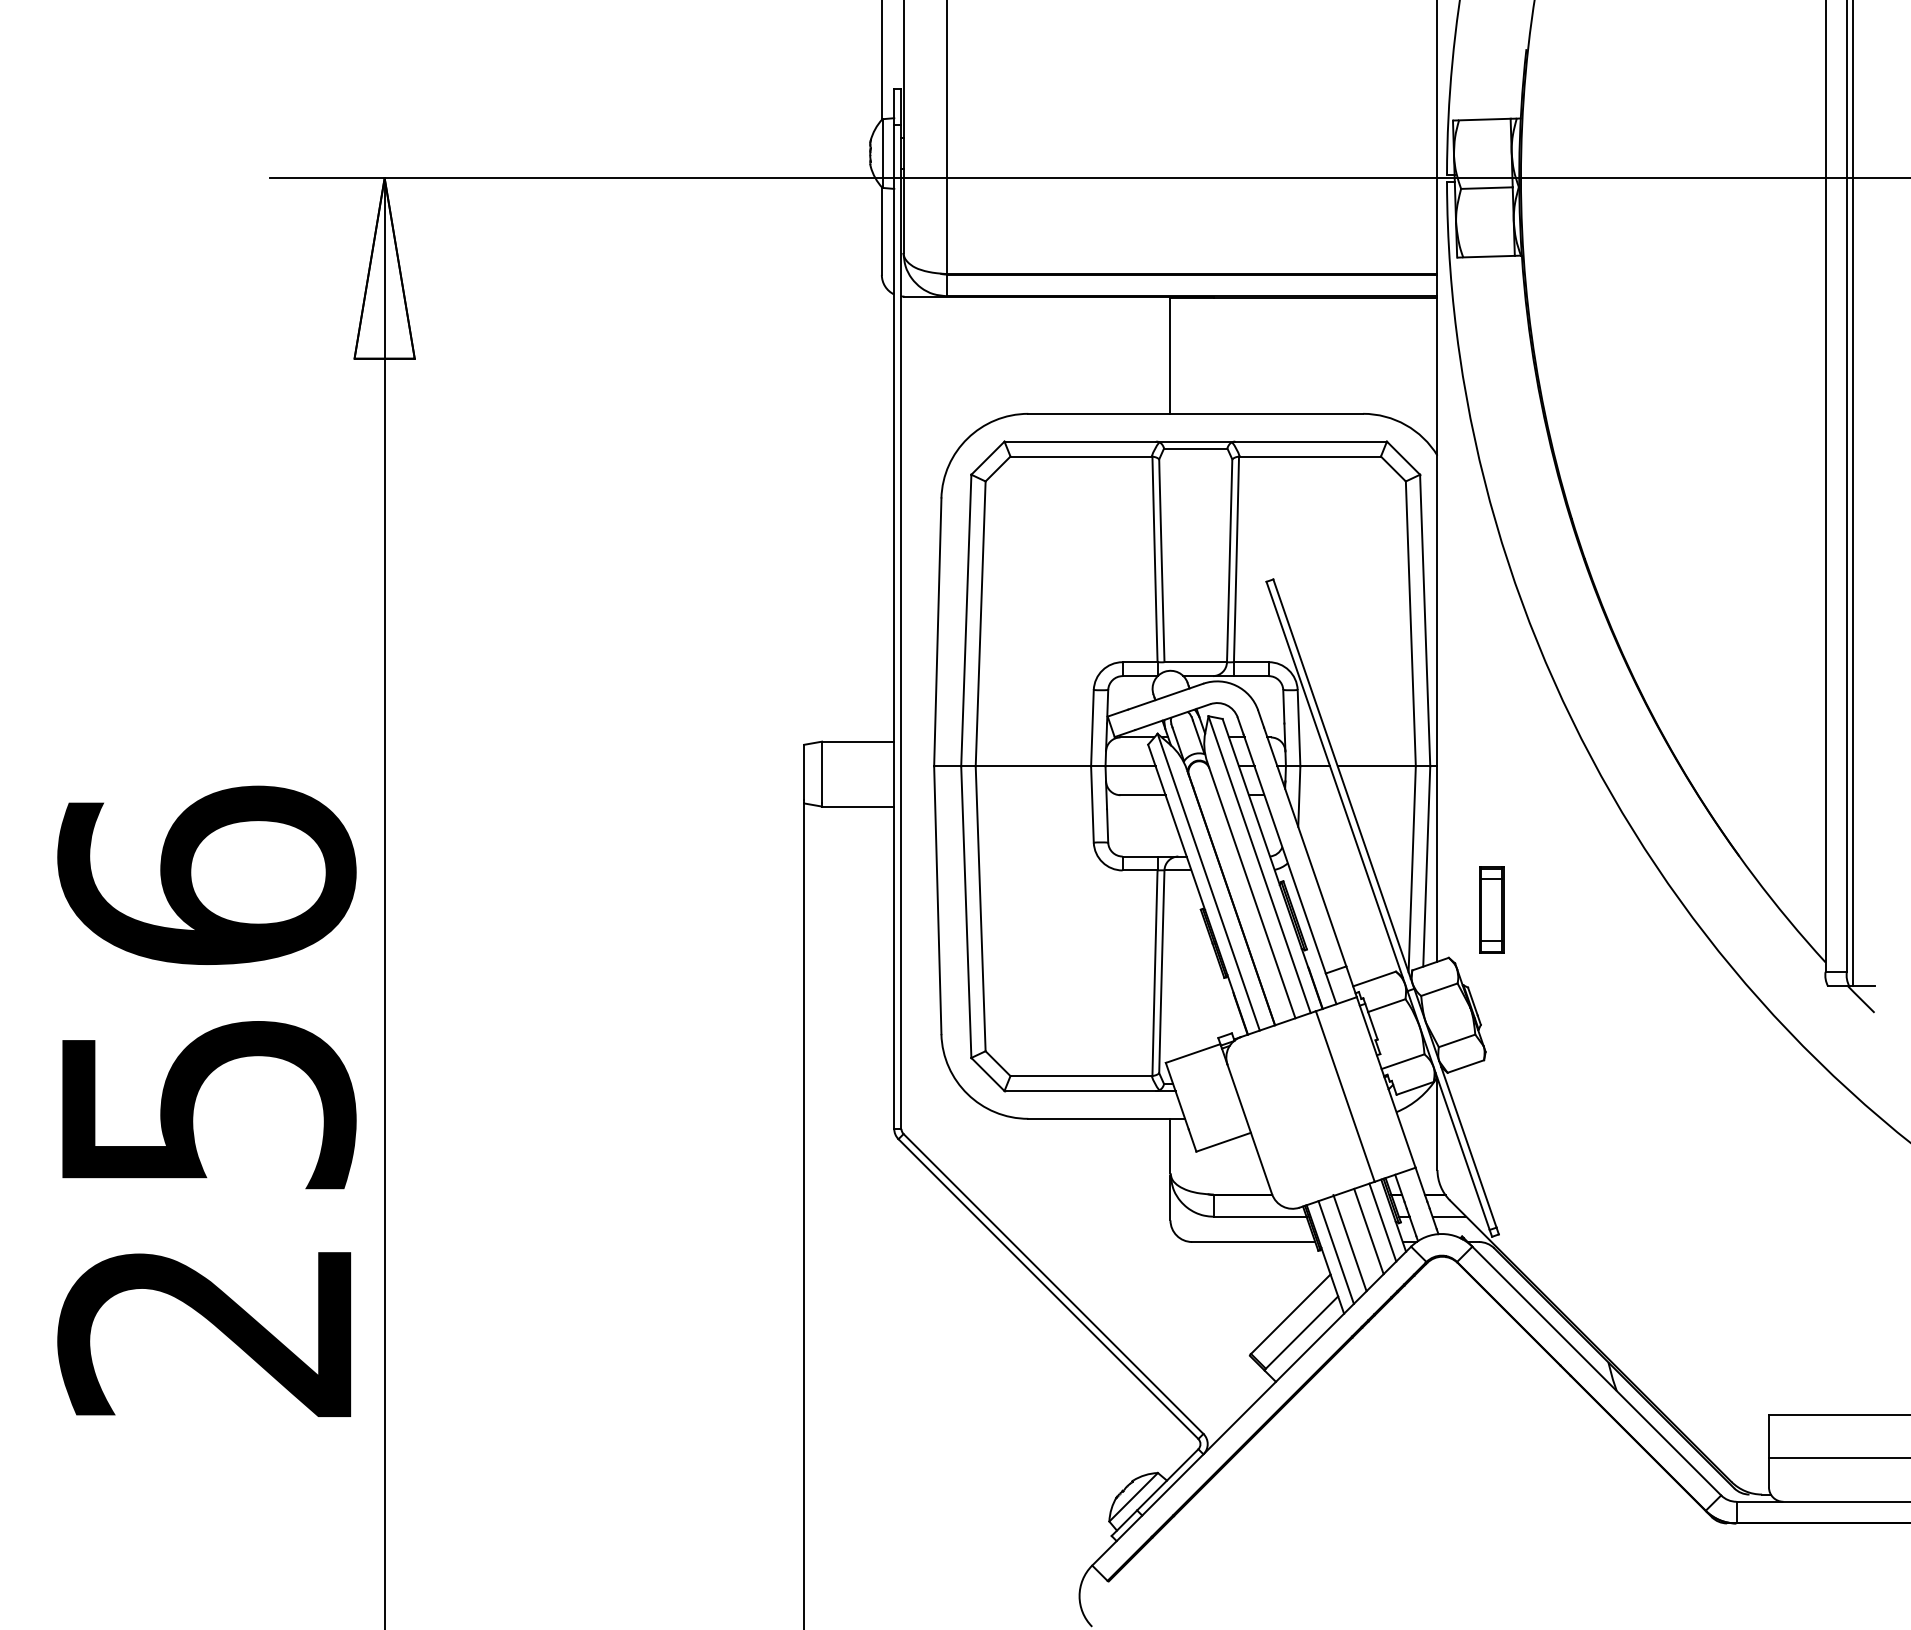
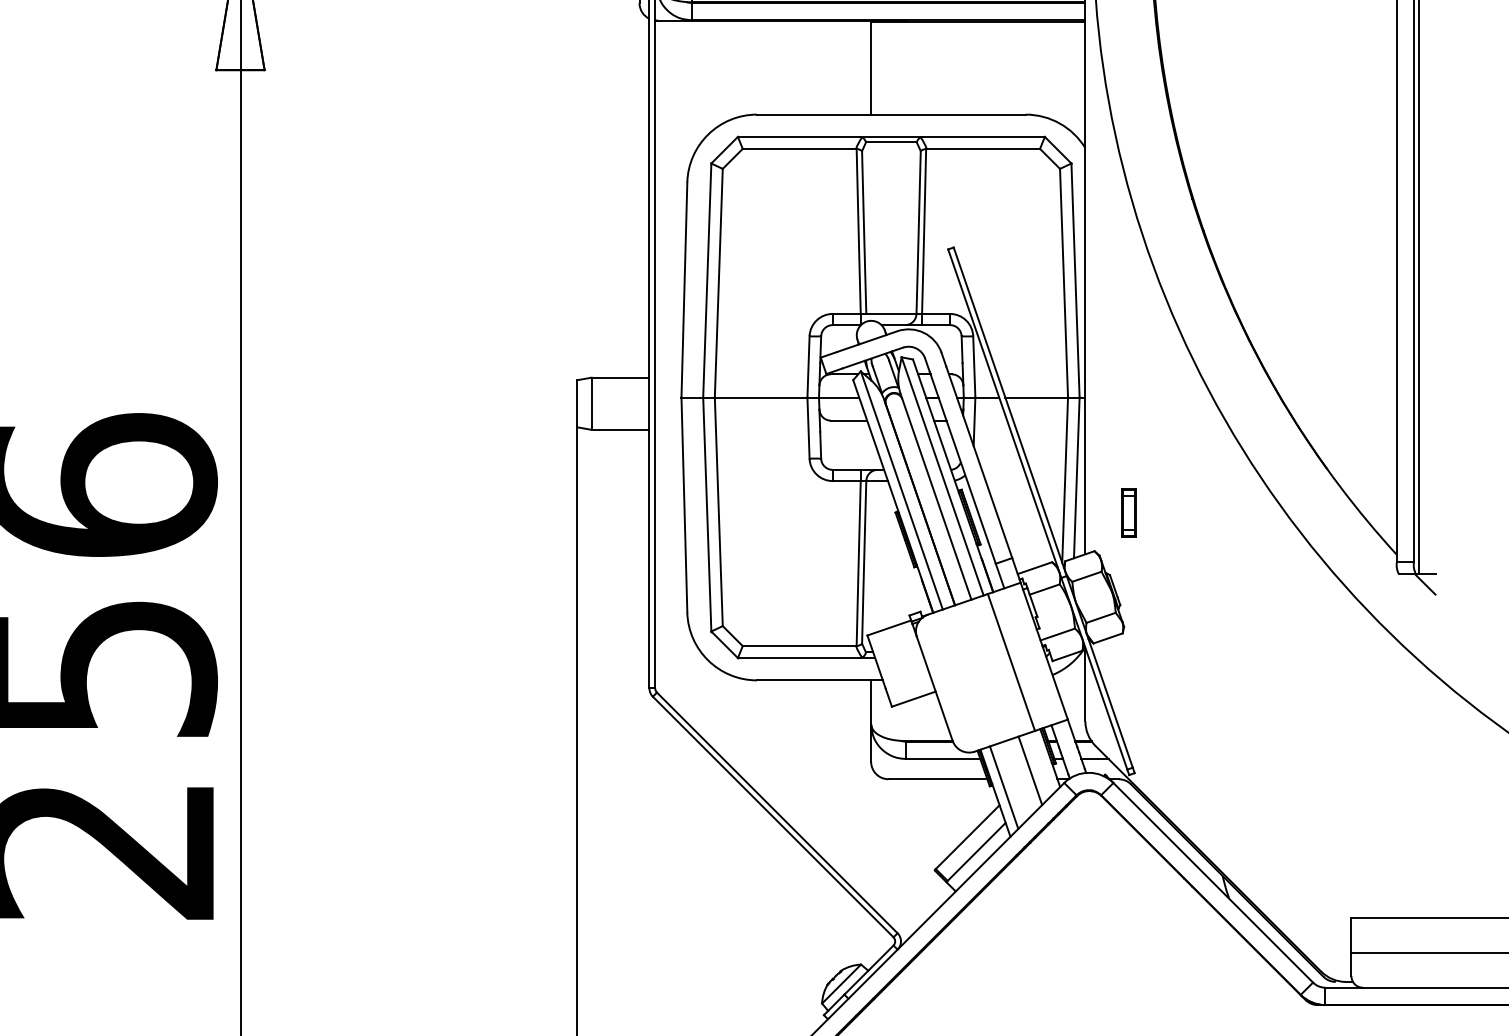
part: (1491, 909) -> (1128, 512), size x0.7
line: (1382, 1222) -> (1041, 763), removed
line: (1349, 1243) -> (1014, 780), removed

